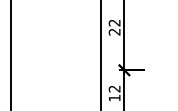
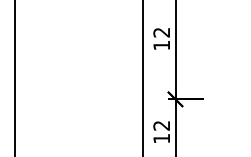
text: (114, 32) -> (161, 45), 22 -> 12

